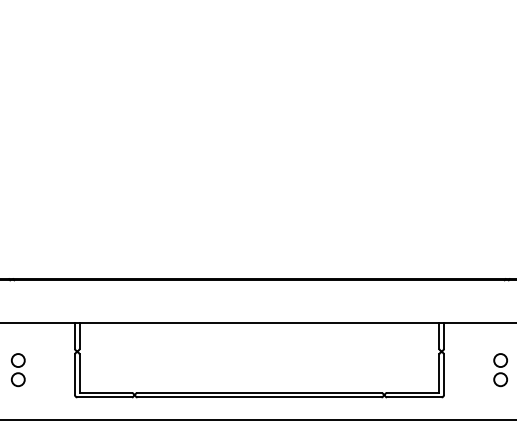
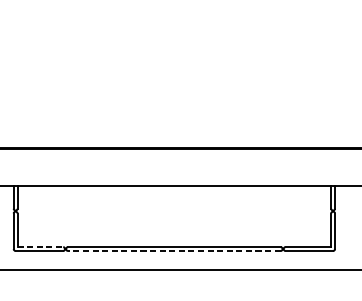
line: (106, 392) -> (41, 246), solid -> dashed
line: (259, 397) -> (174, 251), solid -> dashed

